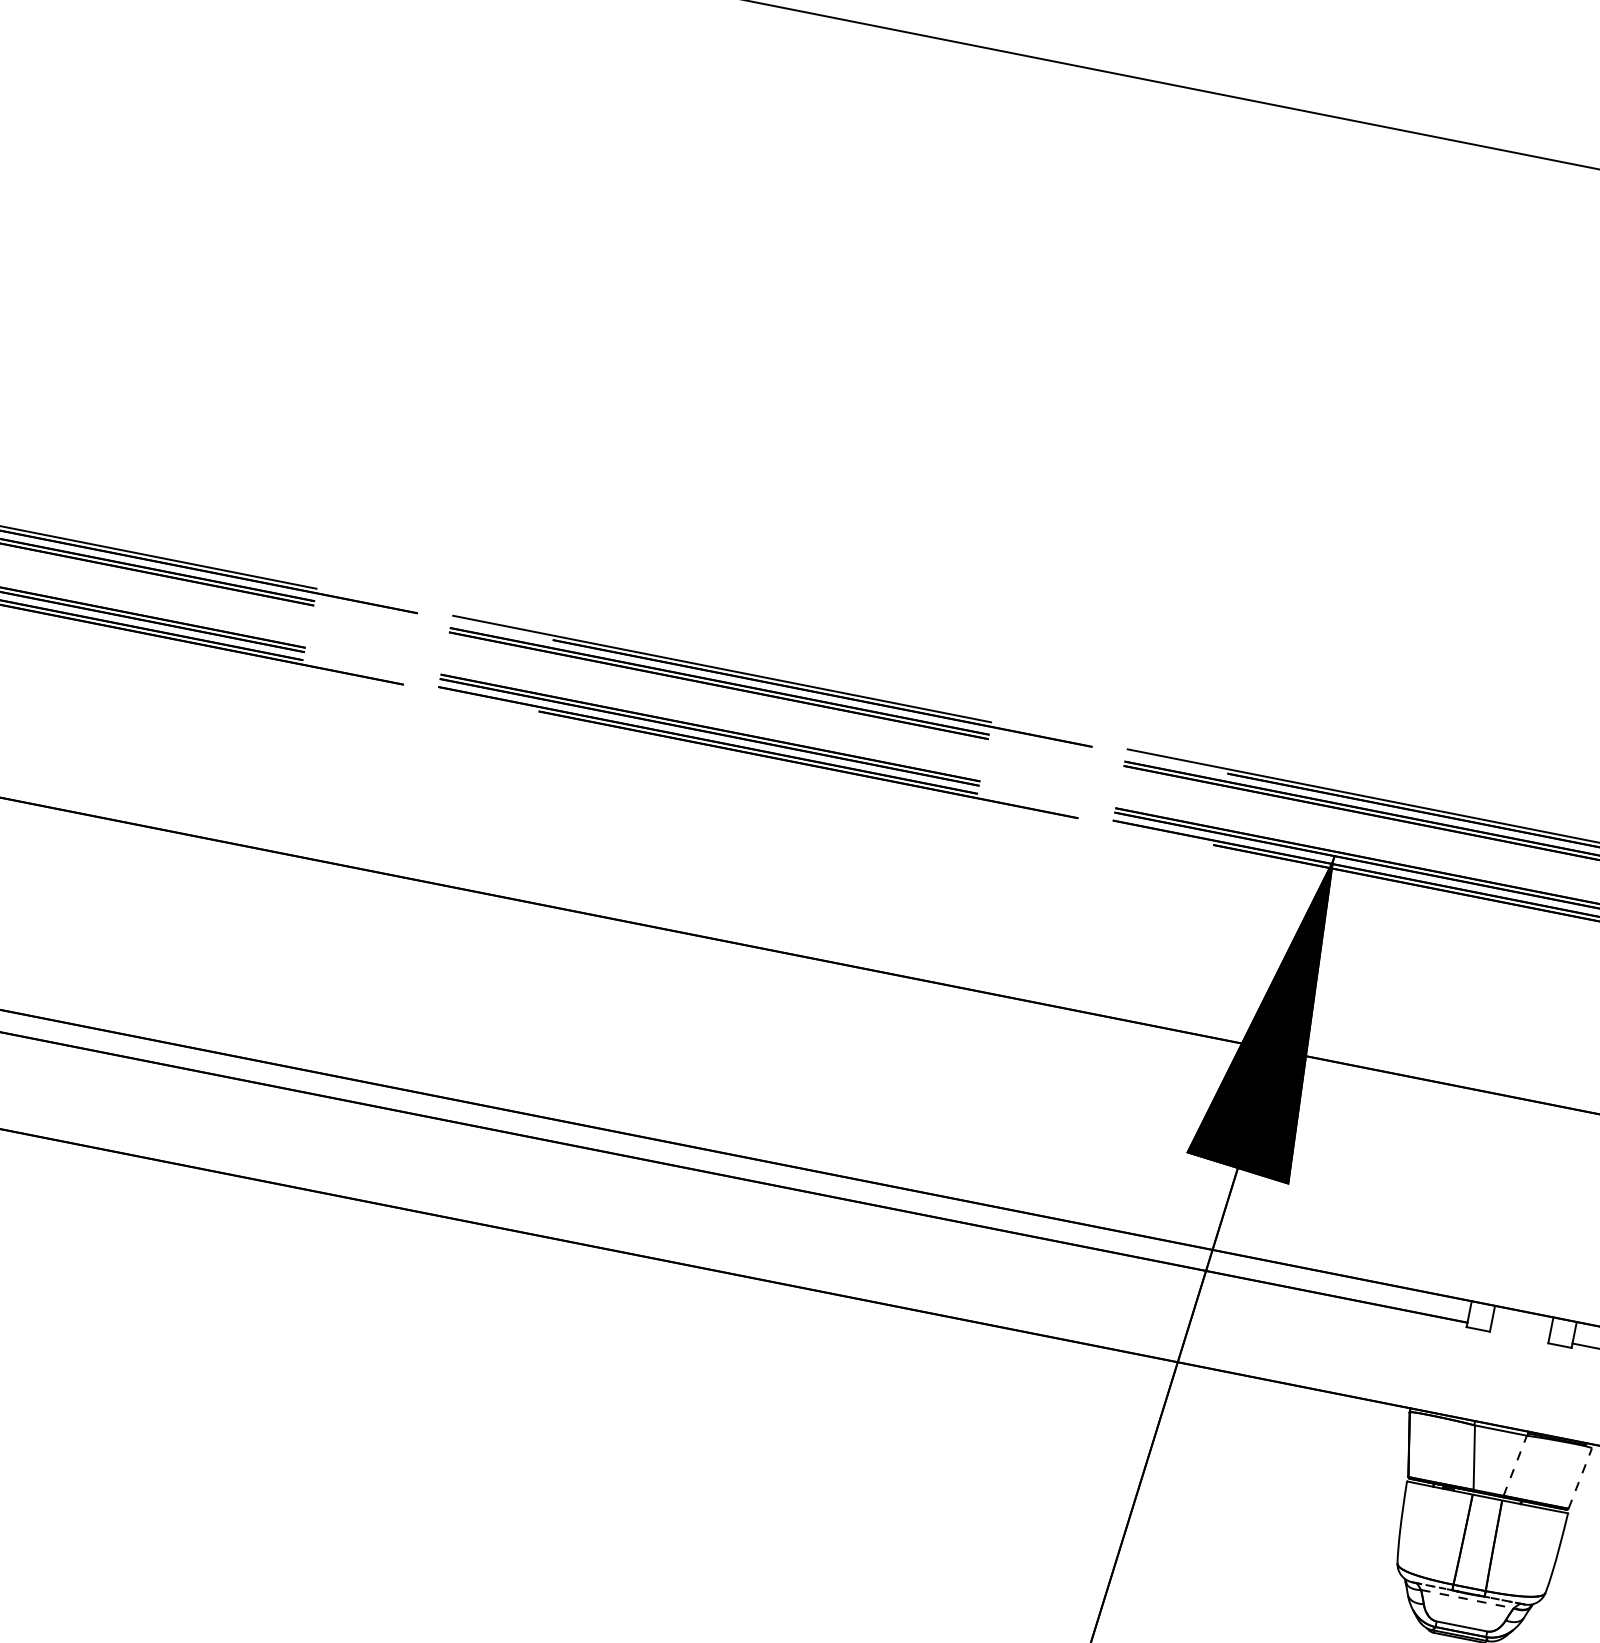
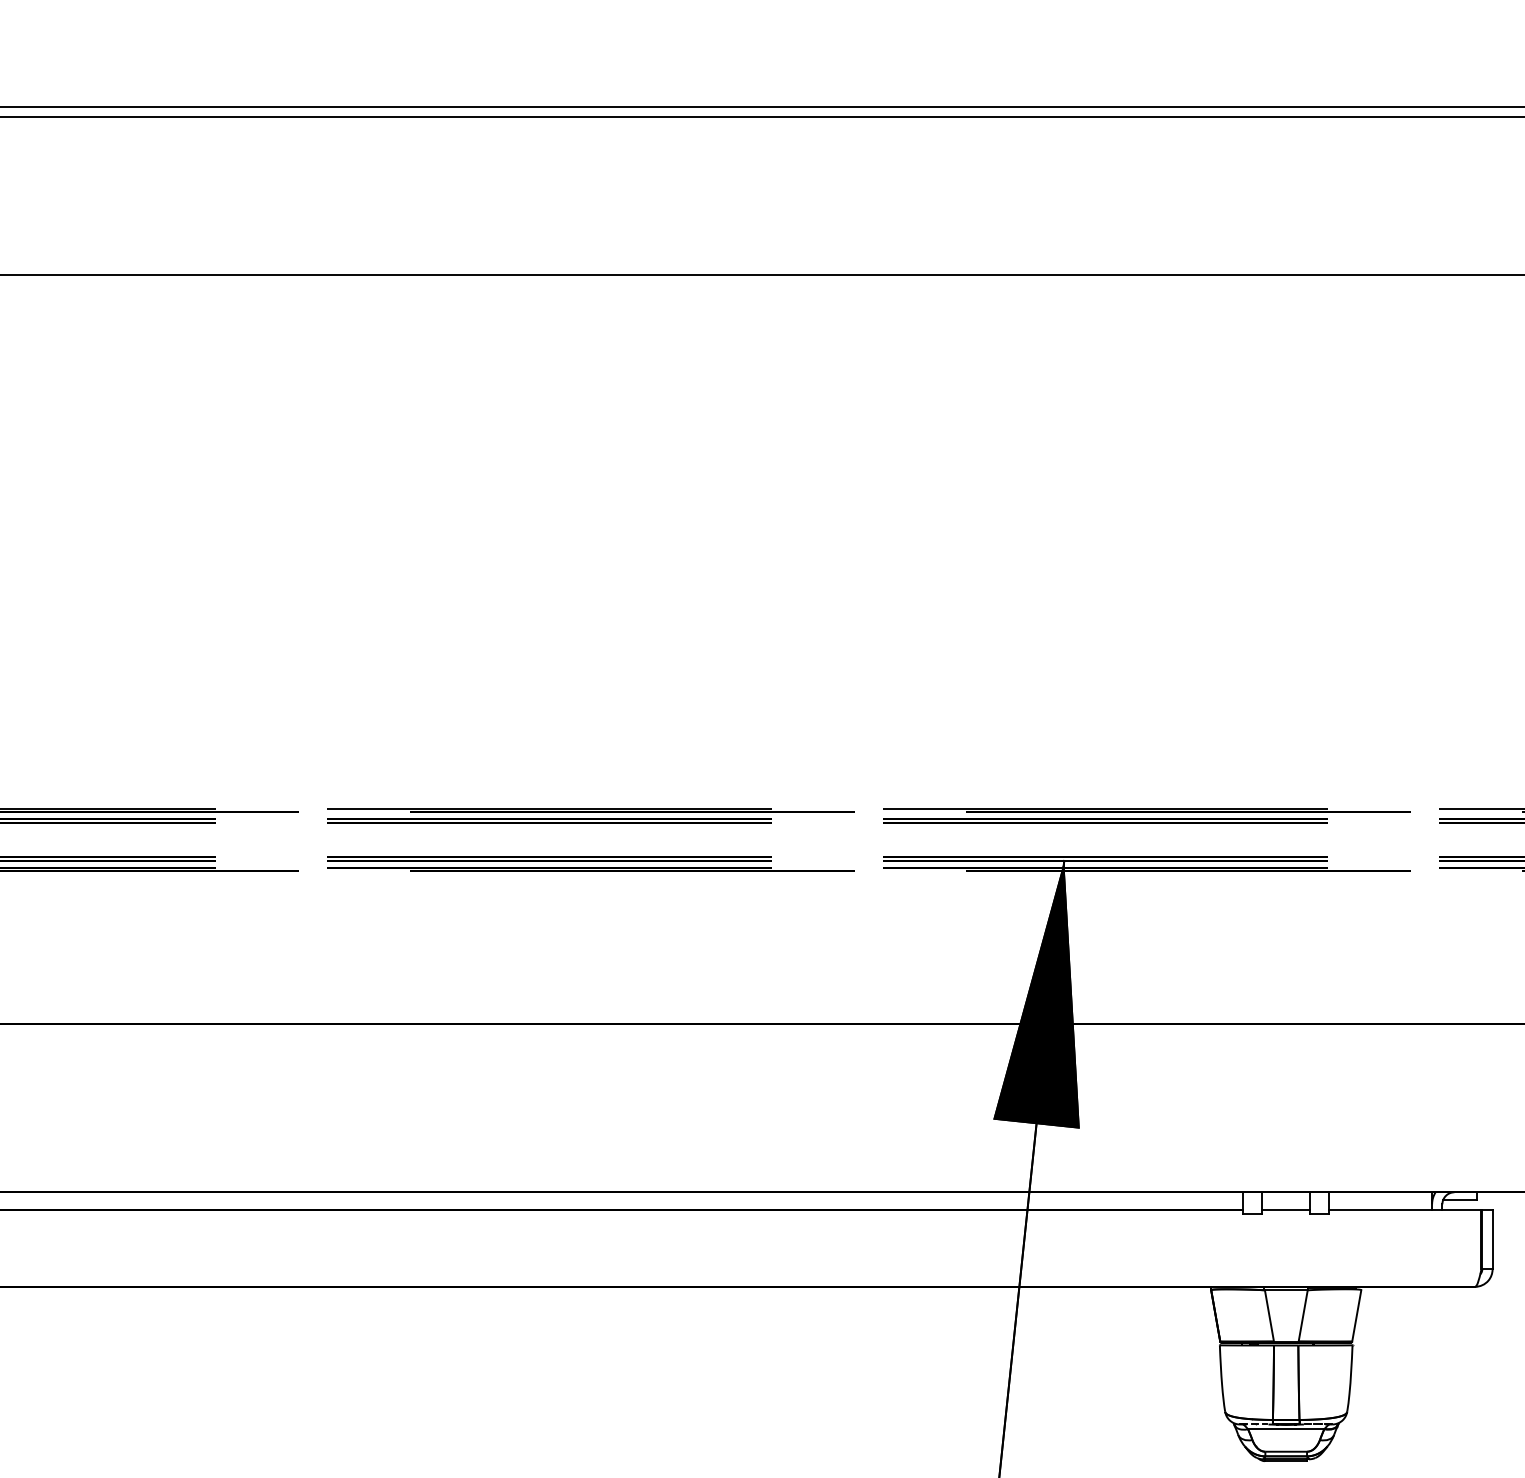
line: (1520, 1333) -> (1286, 1210), added
line: (1515, 1465) -> (1303, 1315), dashed -> solid
line: (1580, 1478) -> (1356, 1315), dashed -> solid
line: (1467, 1599) -> (1286, 1429), dashed -> solid

